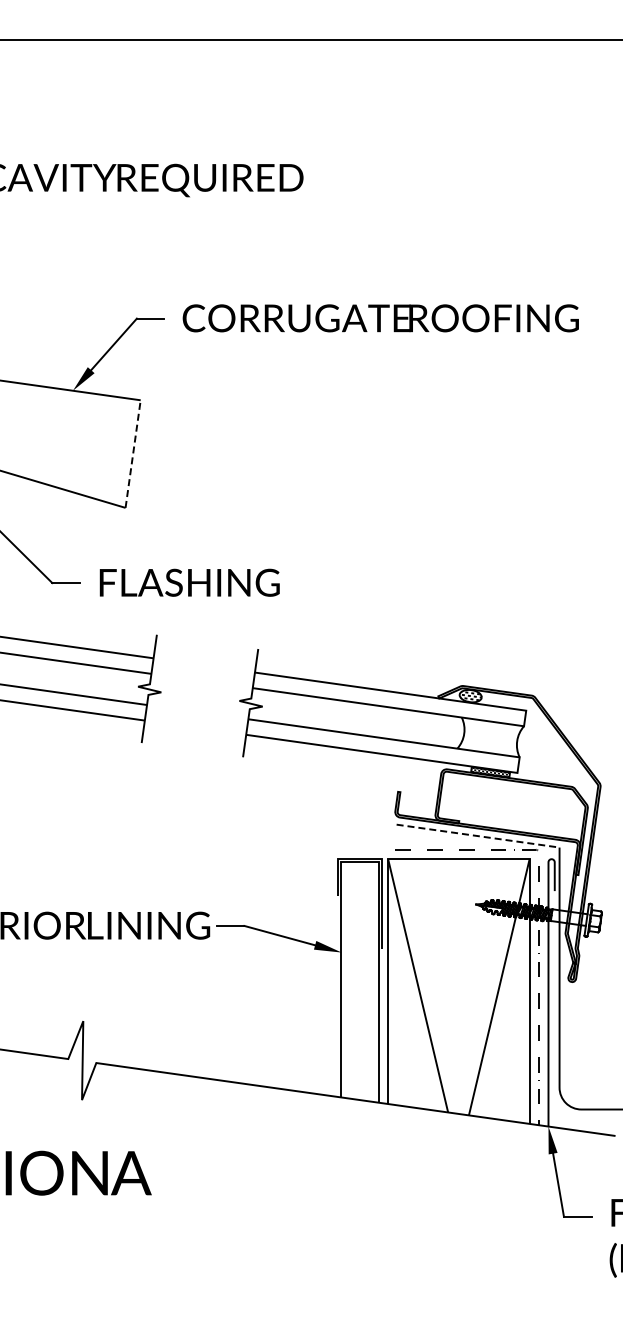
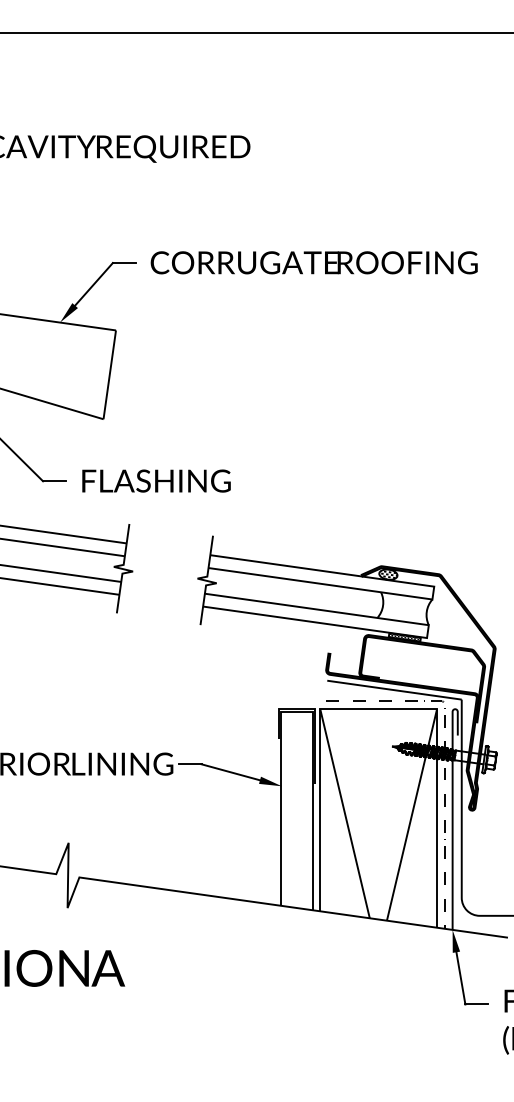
line: (133, 453) -> (110, 374), dashed -> solid
line: (478, 836) -> (394, 690), dashed -> solid

